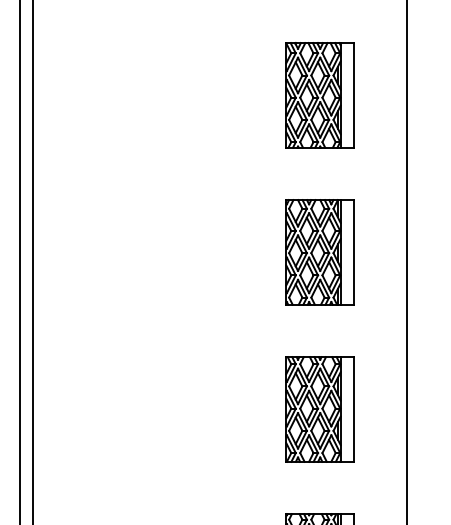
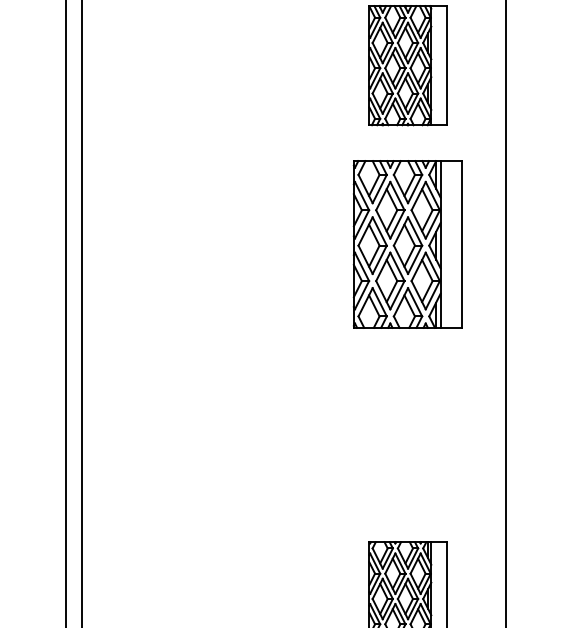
part: (319, 251) -> (407, 243), size x1.4
part: (319, 409) -> (407, 422), removed

